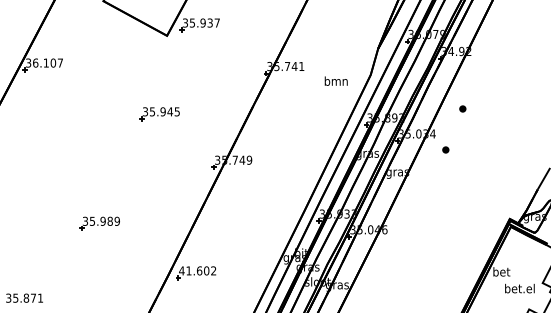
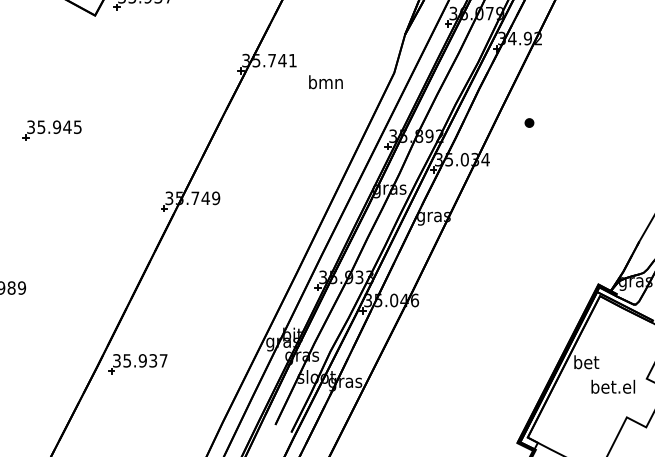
text: (335, 80) -> (324, 81), moved
part: (159, 114) -> (51, 131), moved
part: (445, 149) -> (504, 182), removed
text: (197, 270) -> (139, 360), 41.602 -> 35.937

